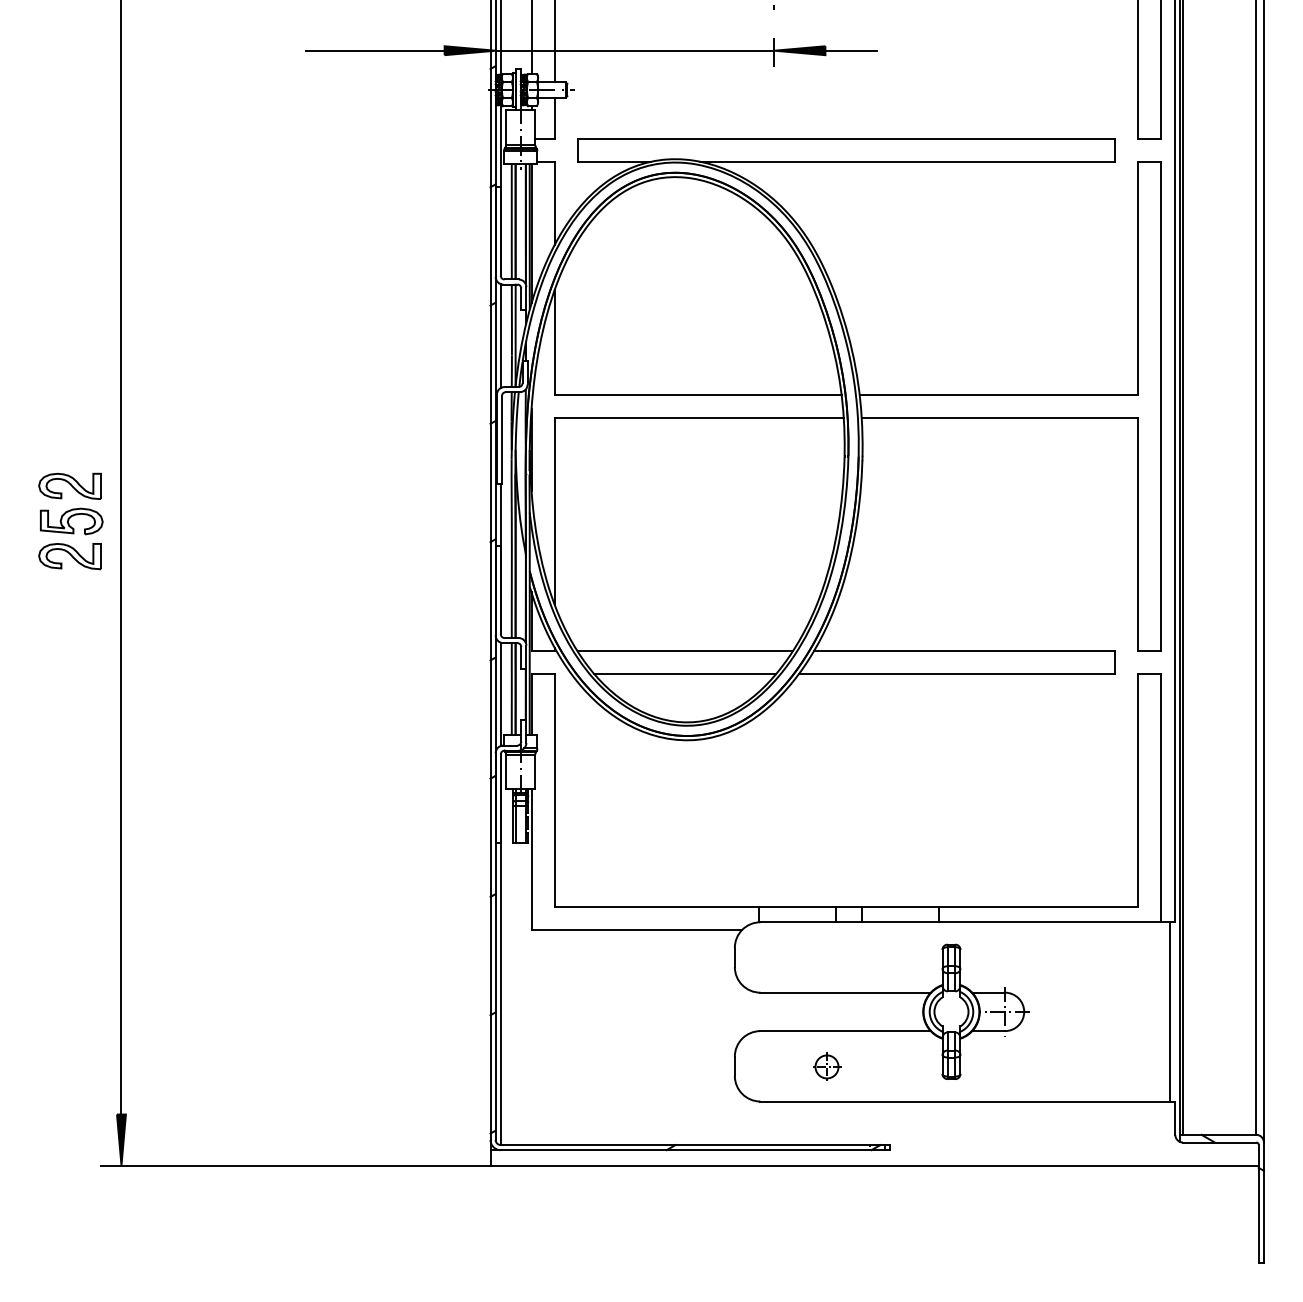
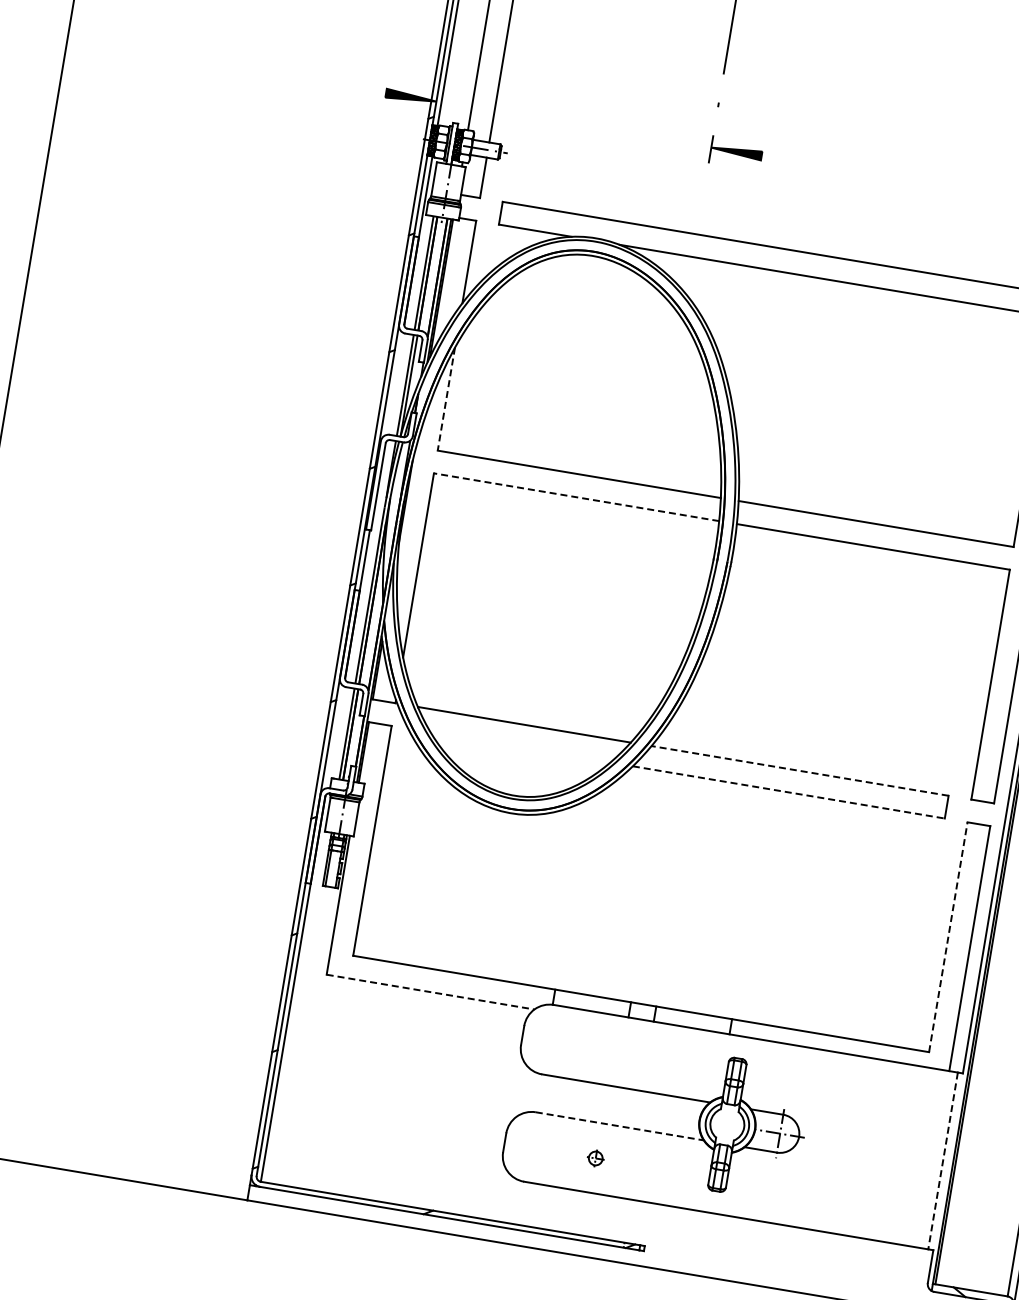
line: (375, 50) -> (317, 81), removed
line: (634, 50) -> (573, 124), removed
line: (850, 50) -> (786, 159), removed
line: (500, 336) -> (394, 384), removed
line: (554, 343) -> (446, 400), solid -> dashed
line: (699, 417) -> (576, 497), solid -> dashed
line: (964, 650) -> (799, 770), solid -> dashed
line: (685, 673) -> (520, 747), removed
line: (957, 673) -> (789, 792), solid -> dashed
line: (500, 694) -> (334, 737), removed
line: (1138, 790) -> (948, 937), solid -> dashed
line: (637, 929) -> (431, 991), solid -> dashed
line: (1170, 1011) -> (943, 1160), solid -> dashed
line: (846, 1031) -> (620, 1126), solid -> dashed
part: (827, 1066) -> (596, 1158), size x0.6

